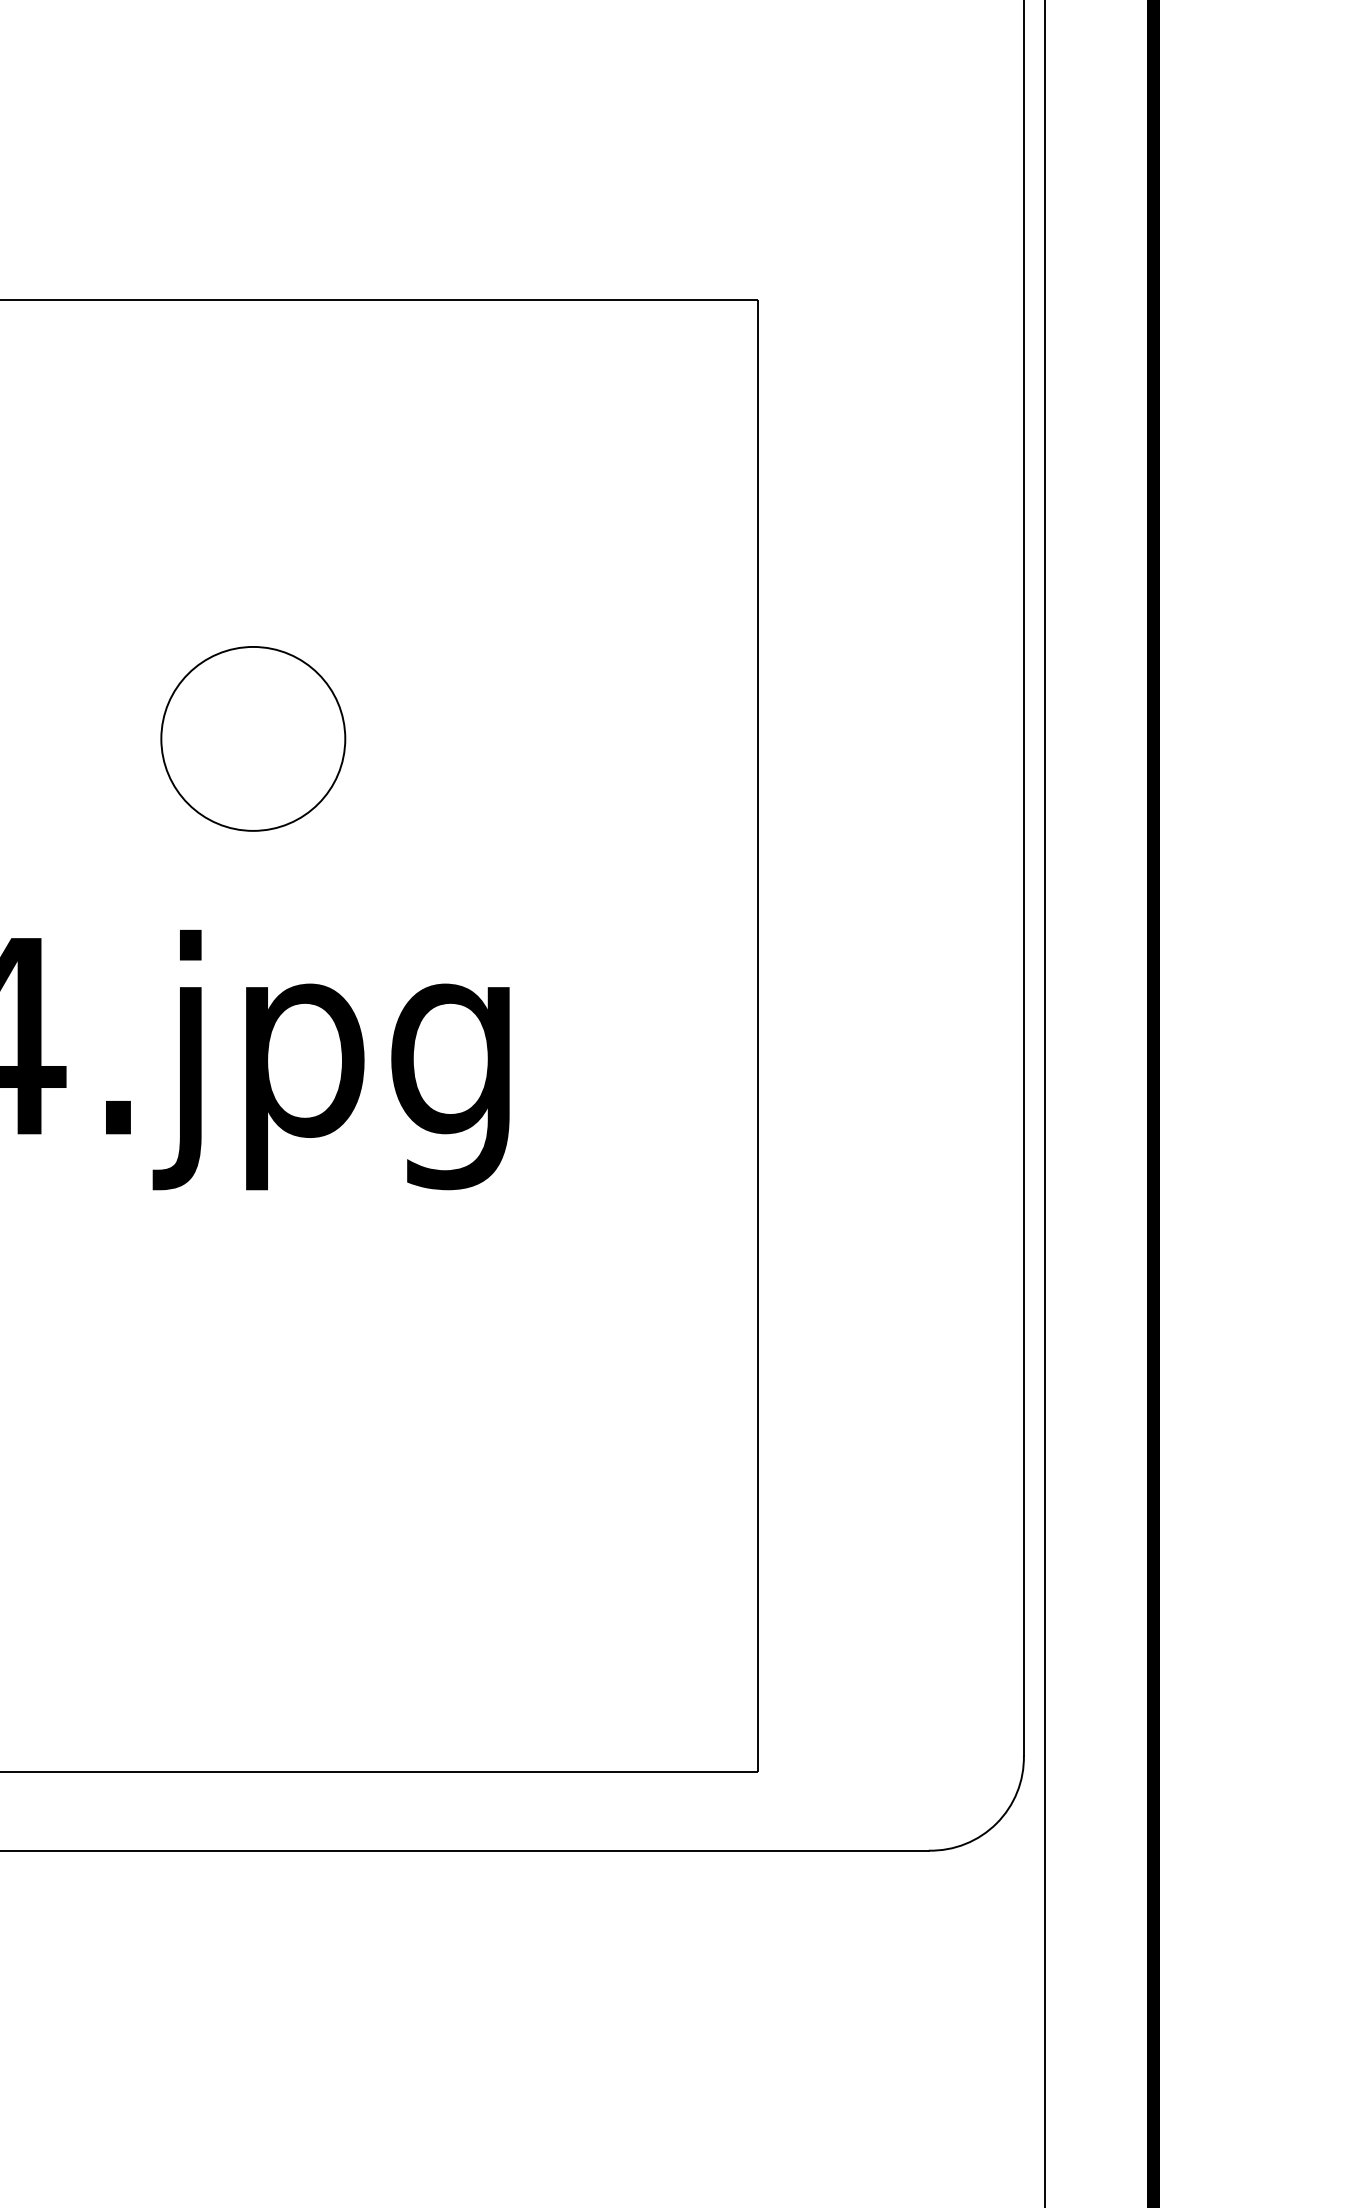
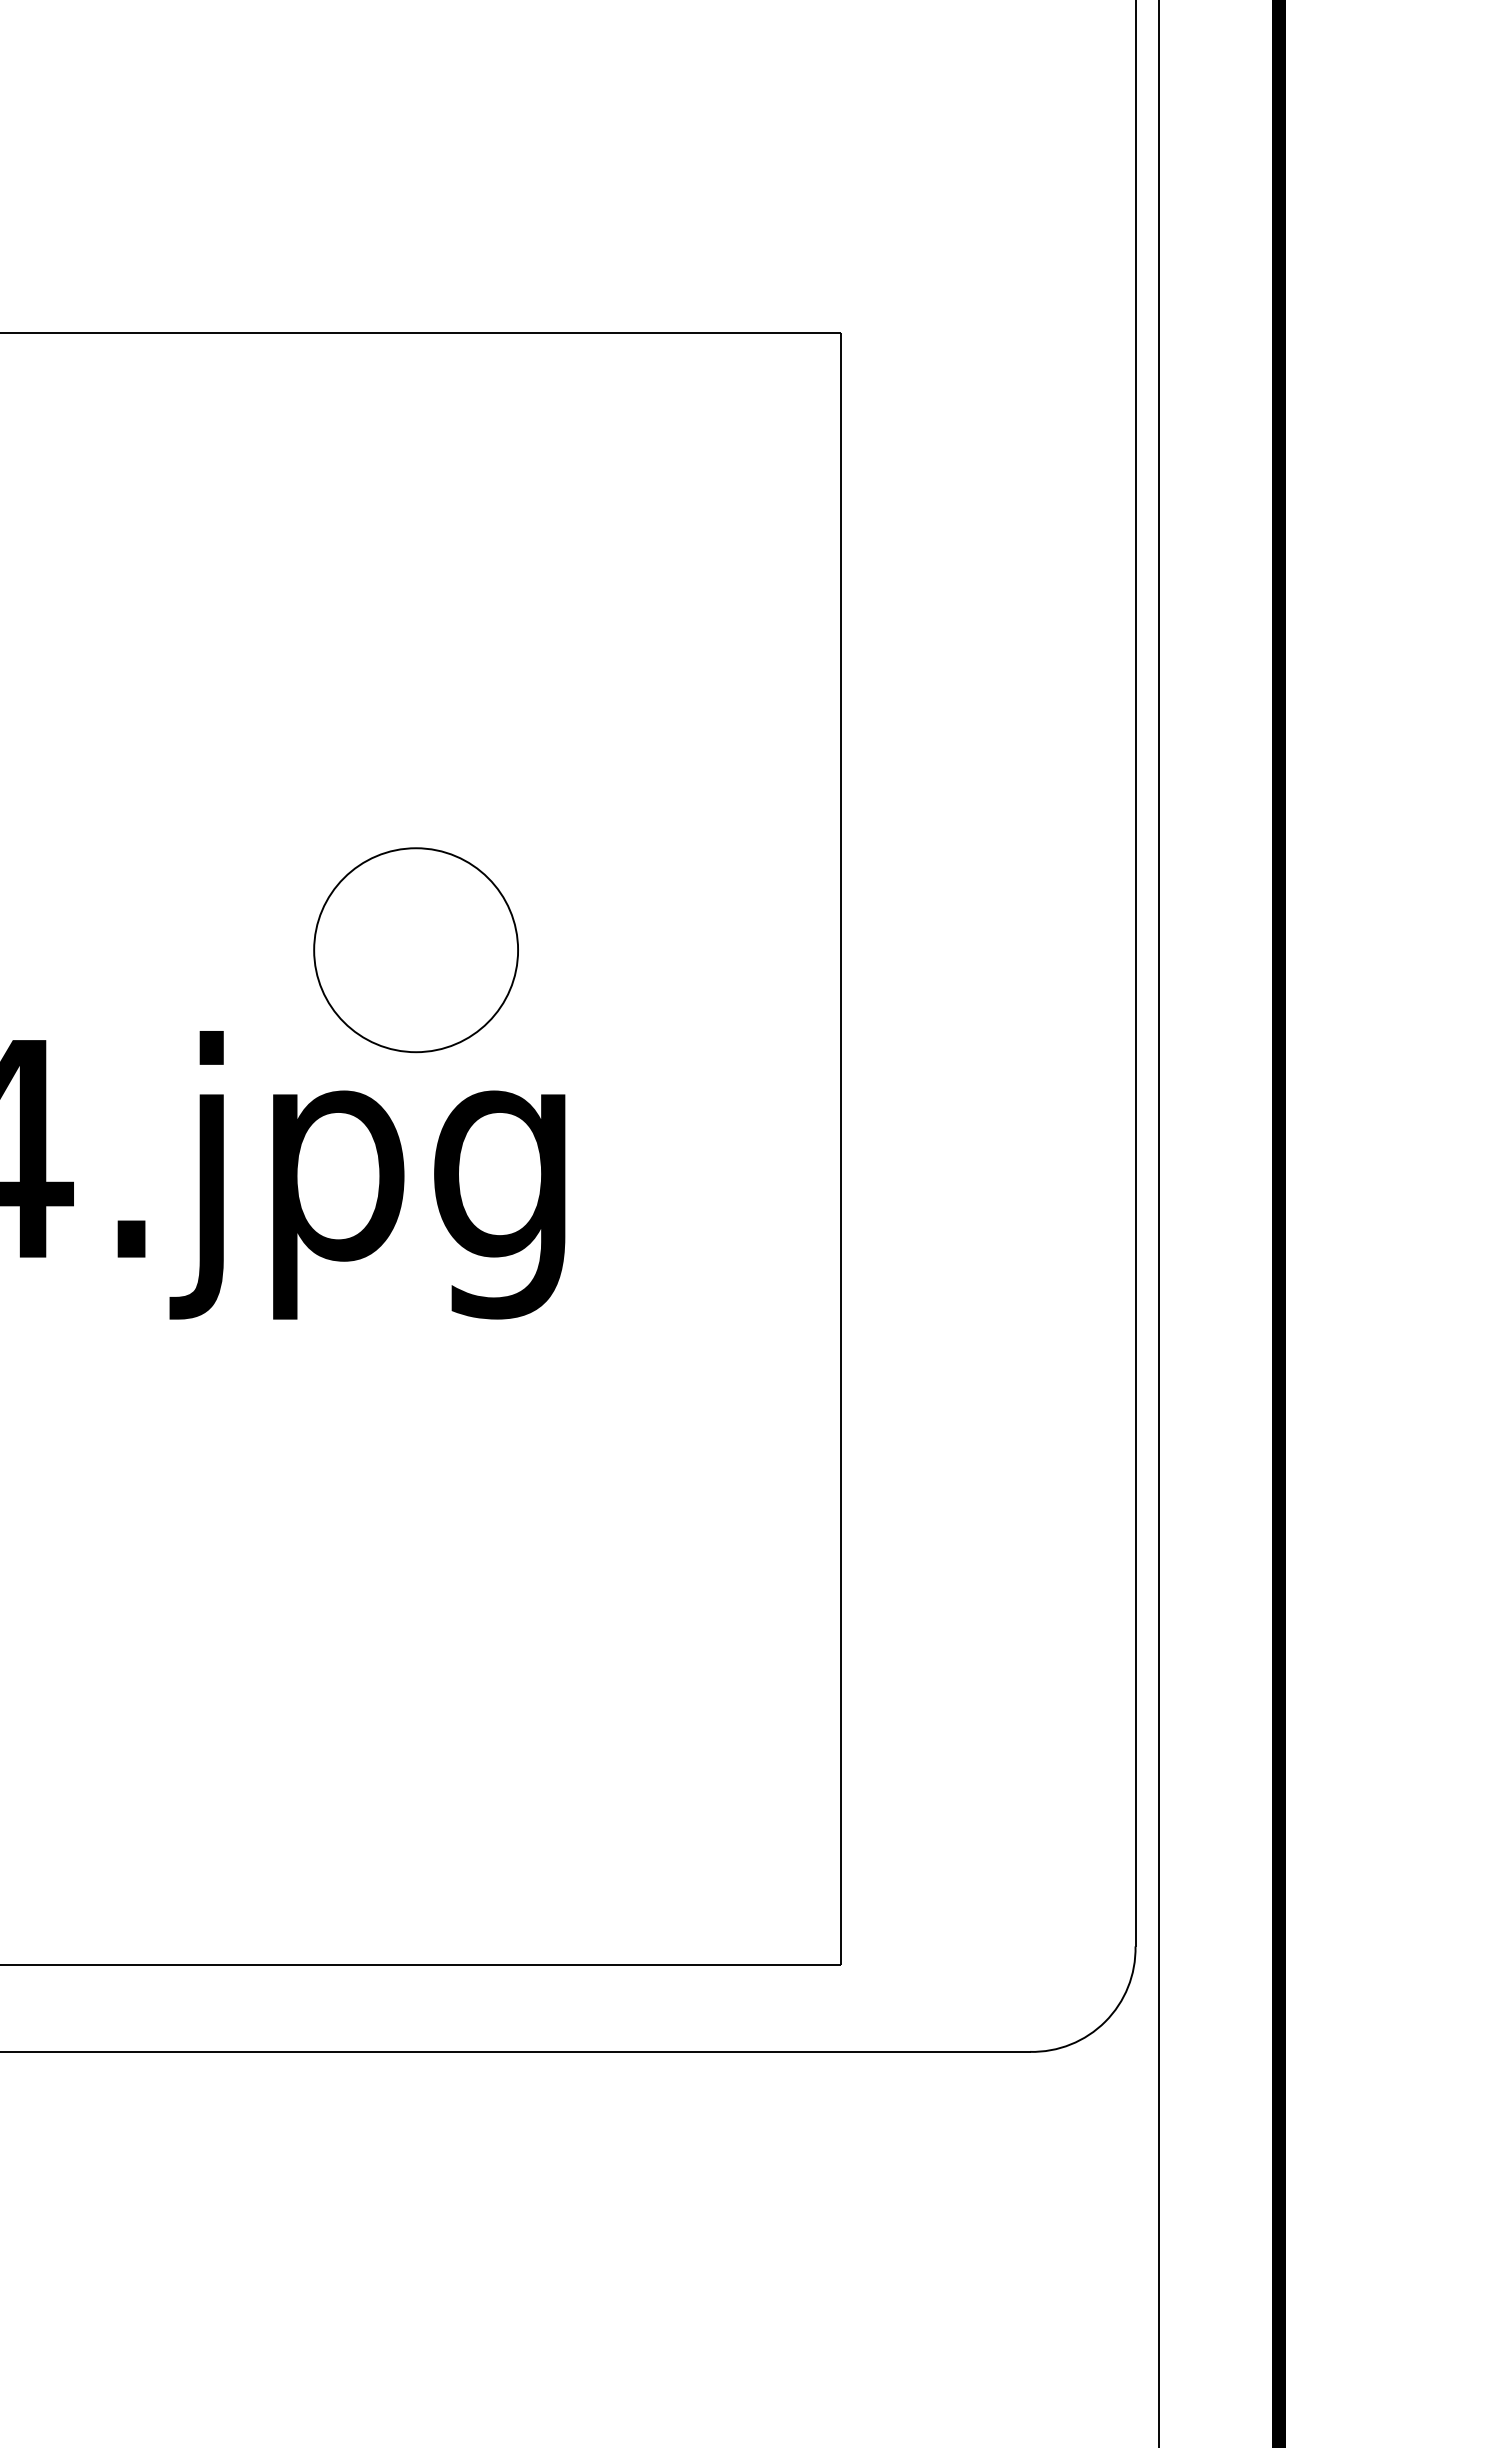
circle: (252, 739) -> (415, 950), moved

